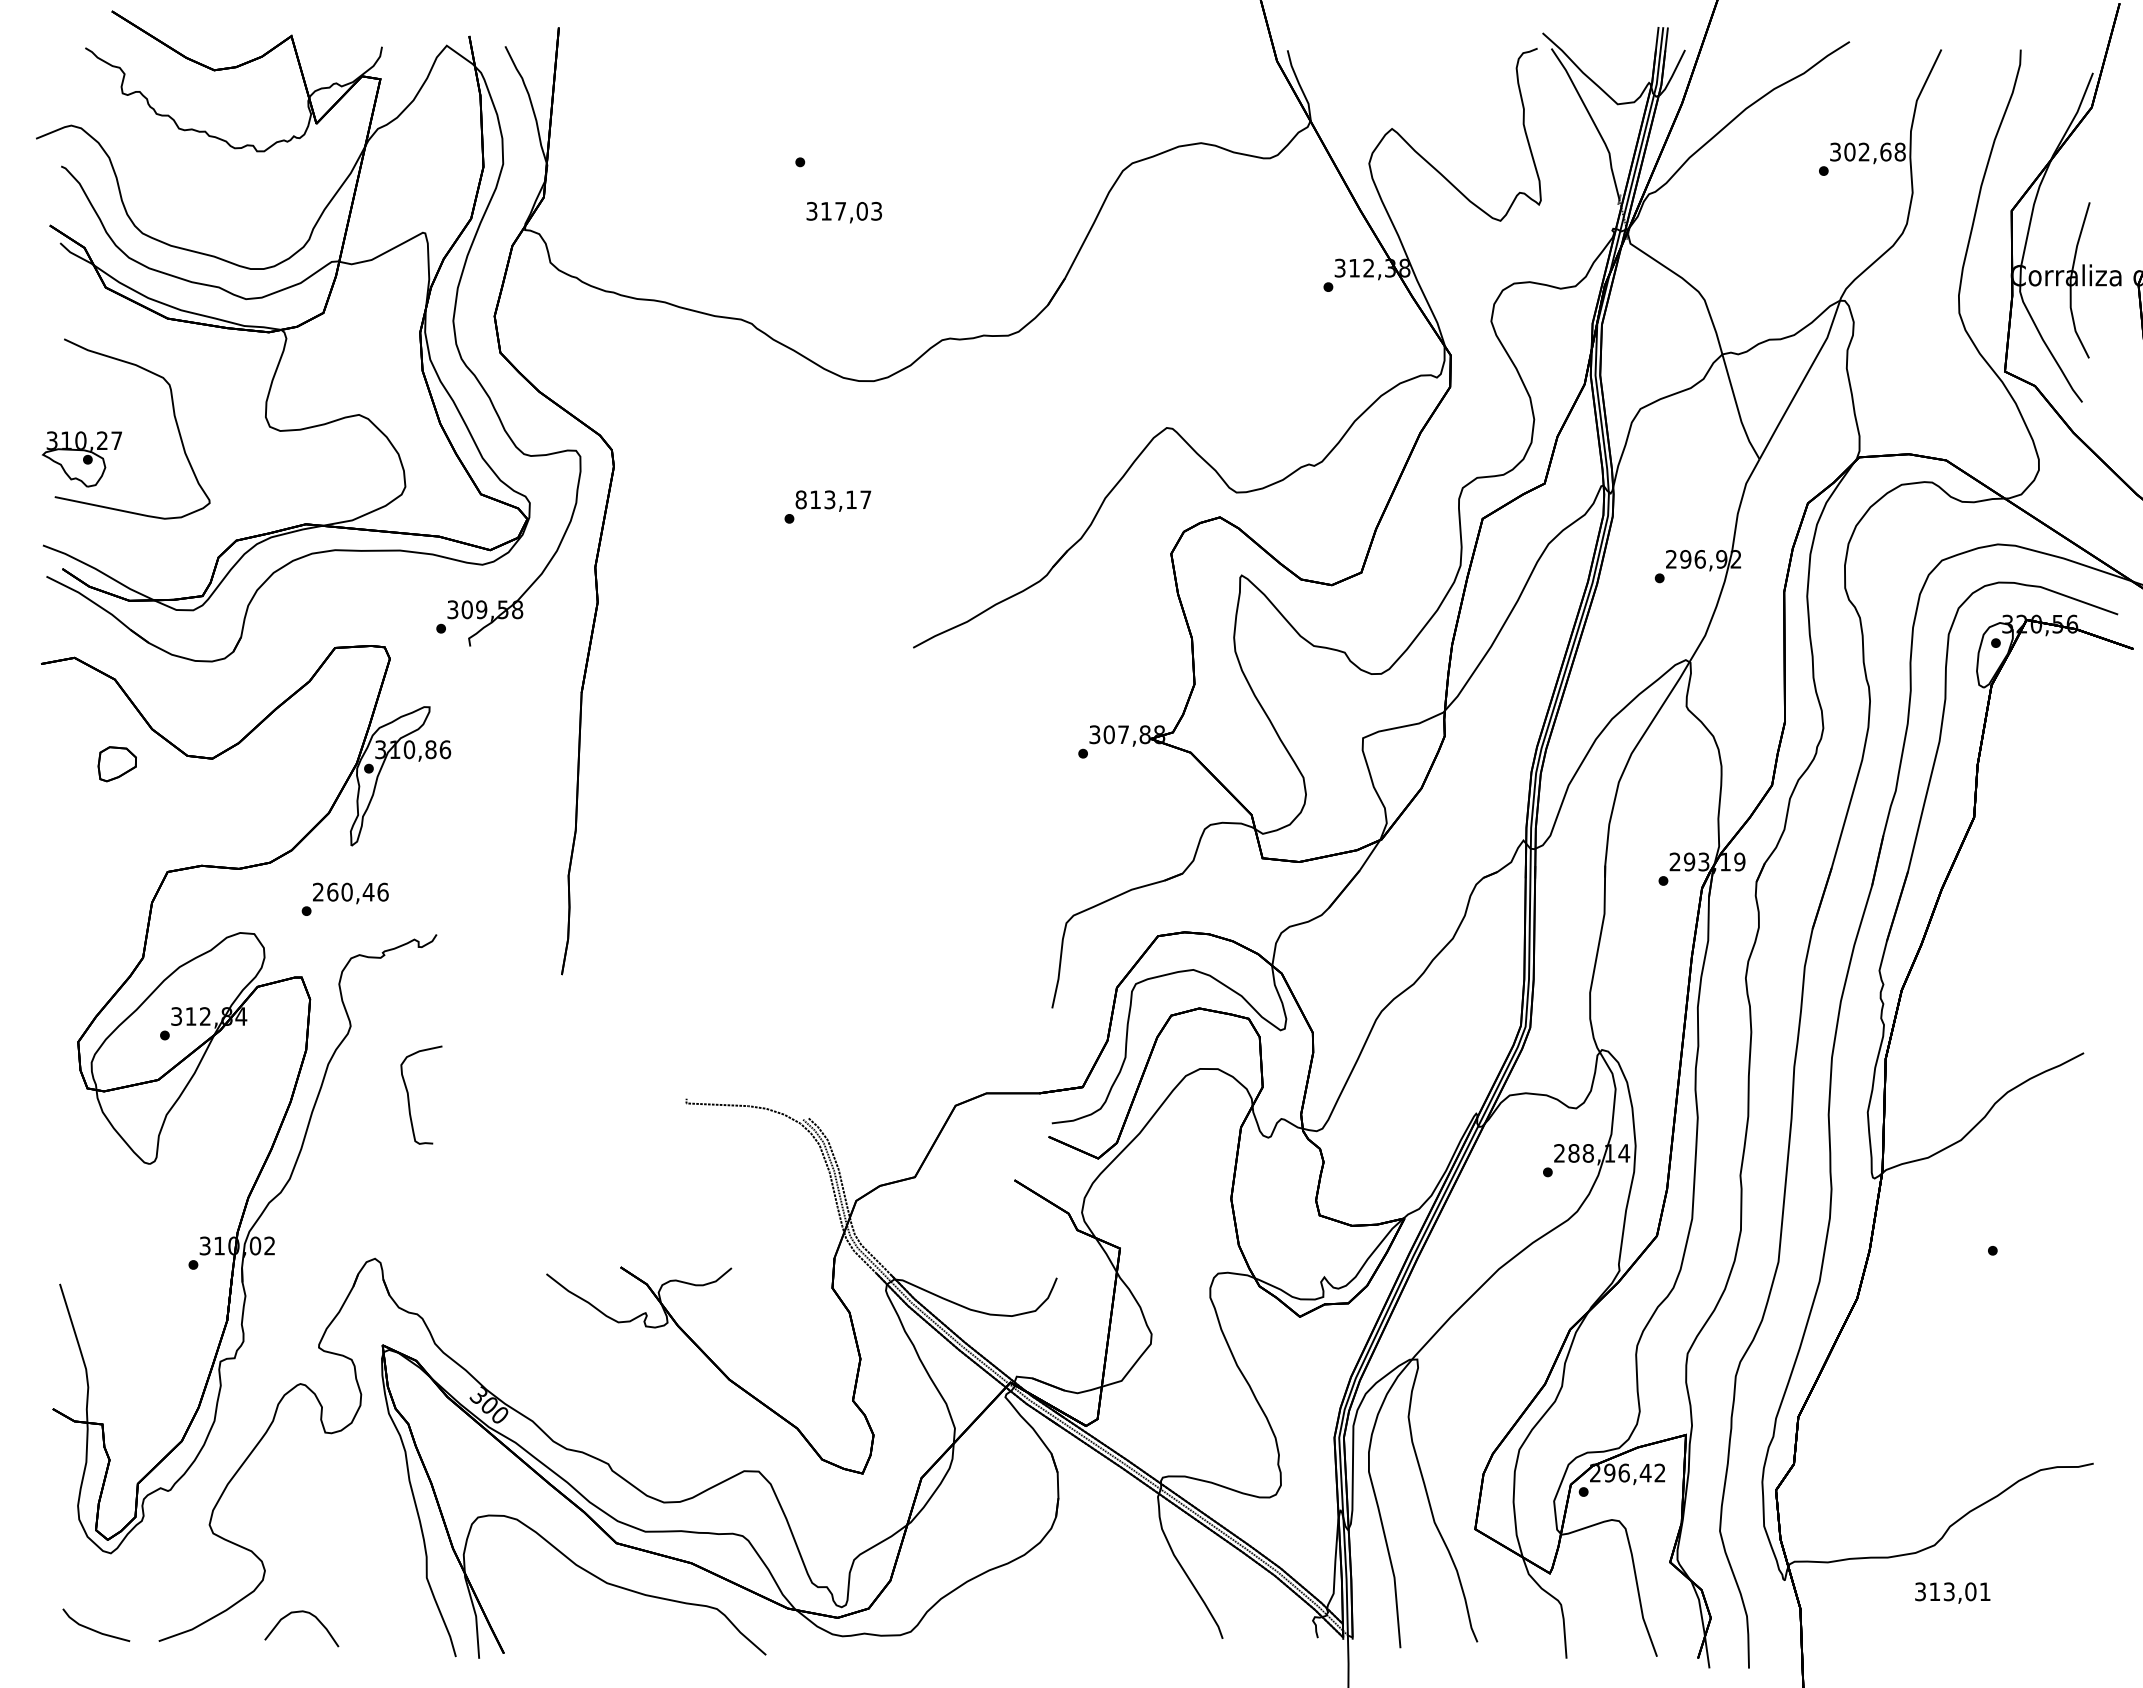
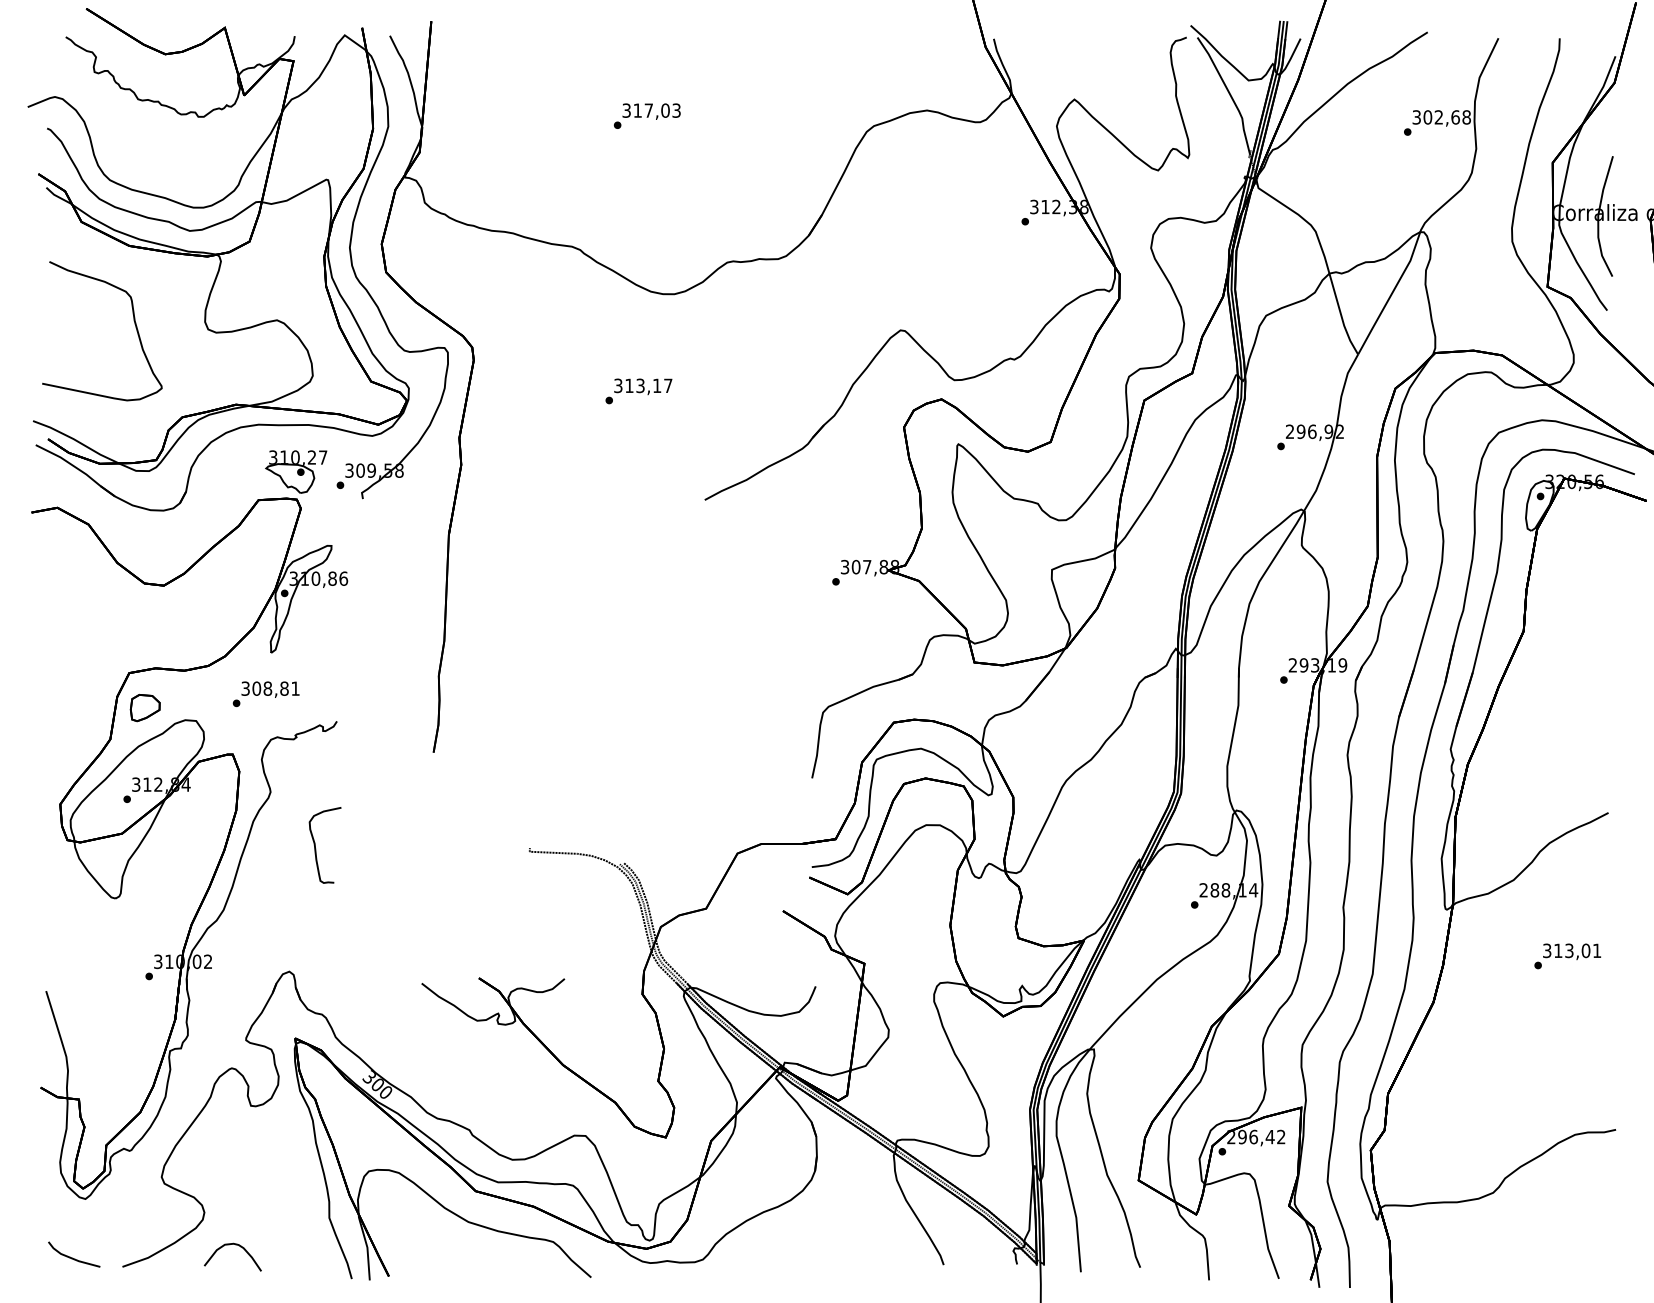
text: (843, 212) -> (651, 111), moved
part: (81, 459) -> (295, 472), moved
text: (800, 499) -> (617, 385), 813,17 -> 313,17
part: (116, 764) -> (144, 708), moved
text: (350, 891) -> (270, 688), 260,46 -> 308,81
text: (1952, 1592) -> (1571, 951), moved

